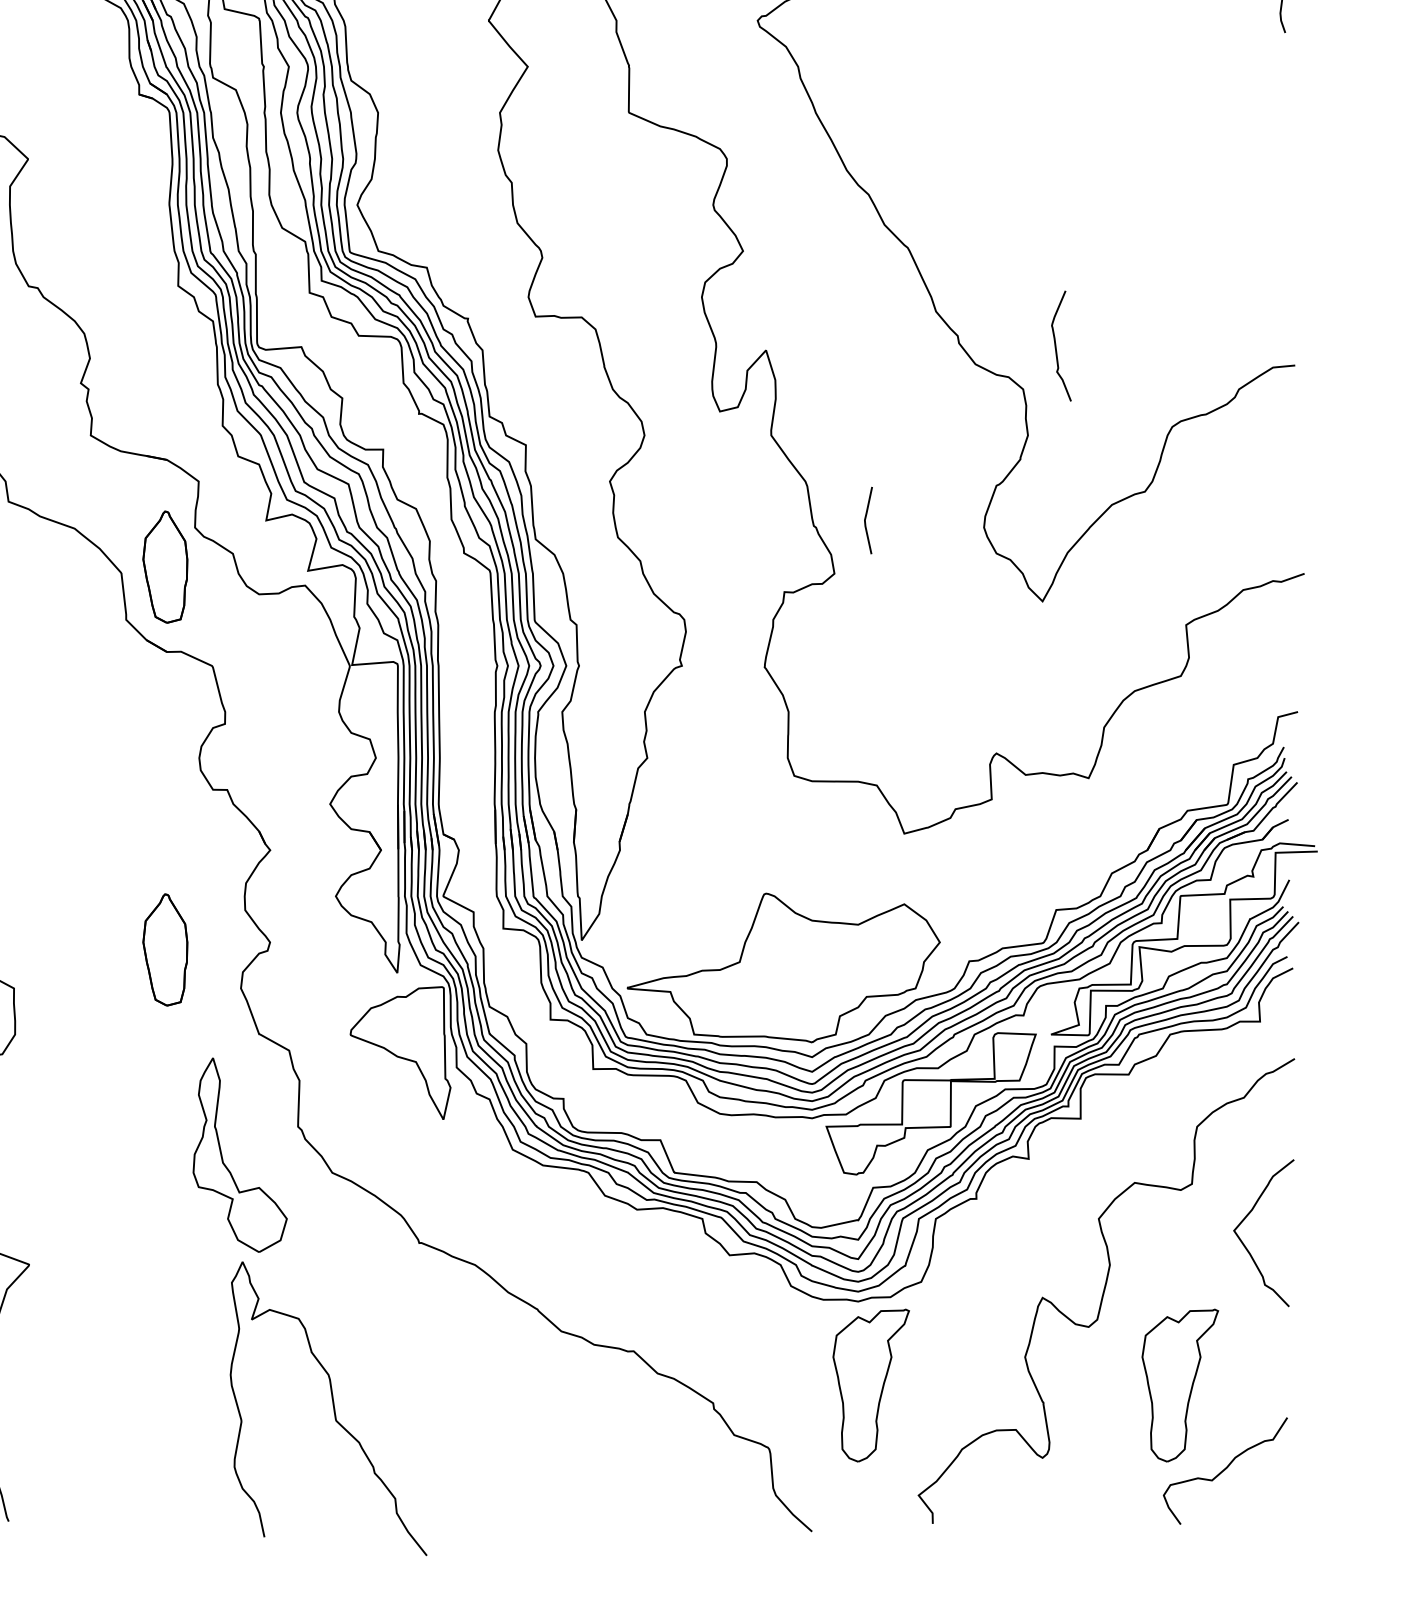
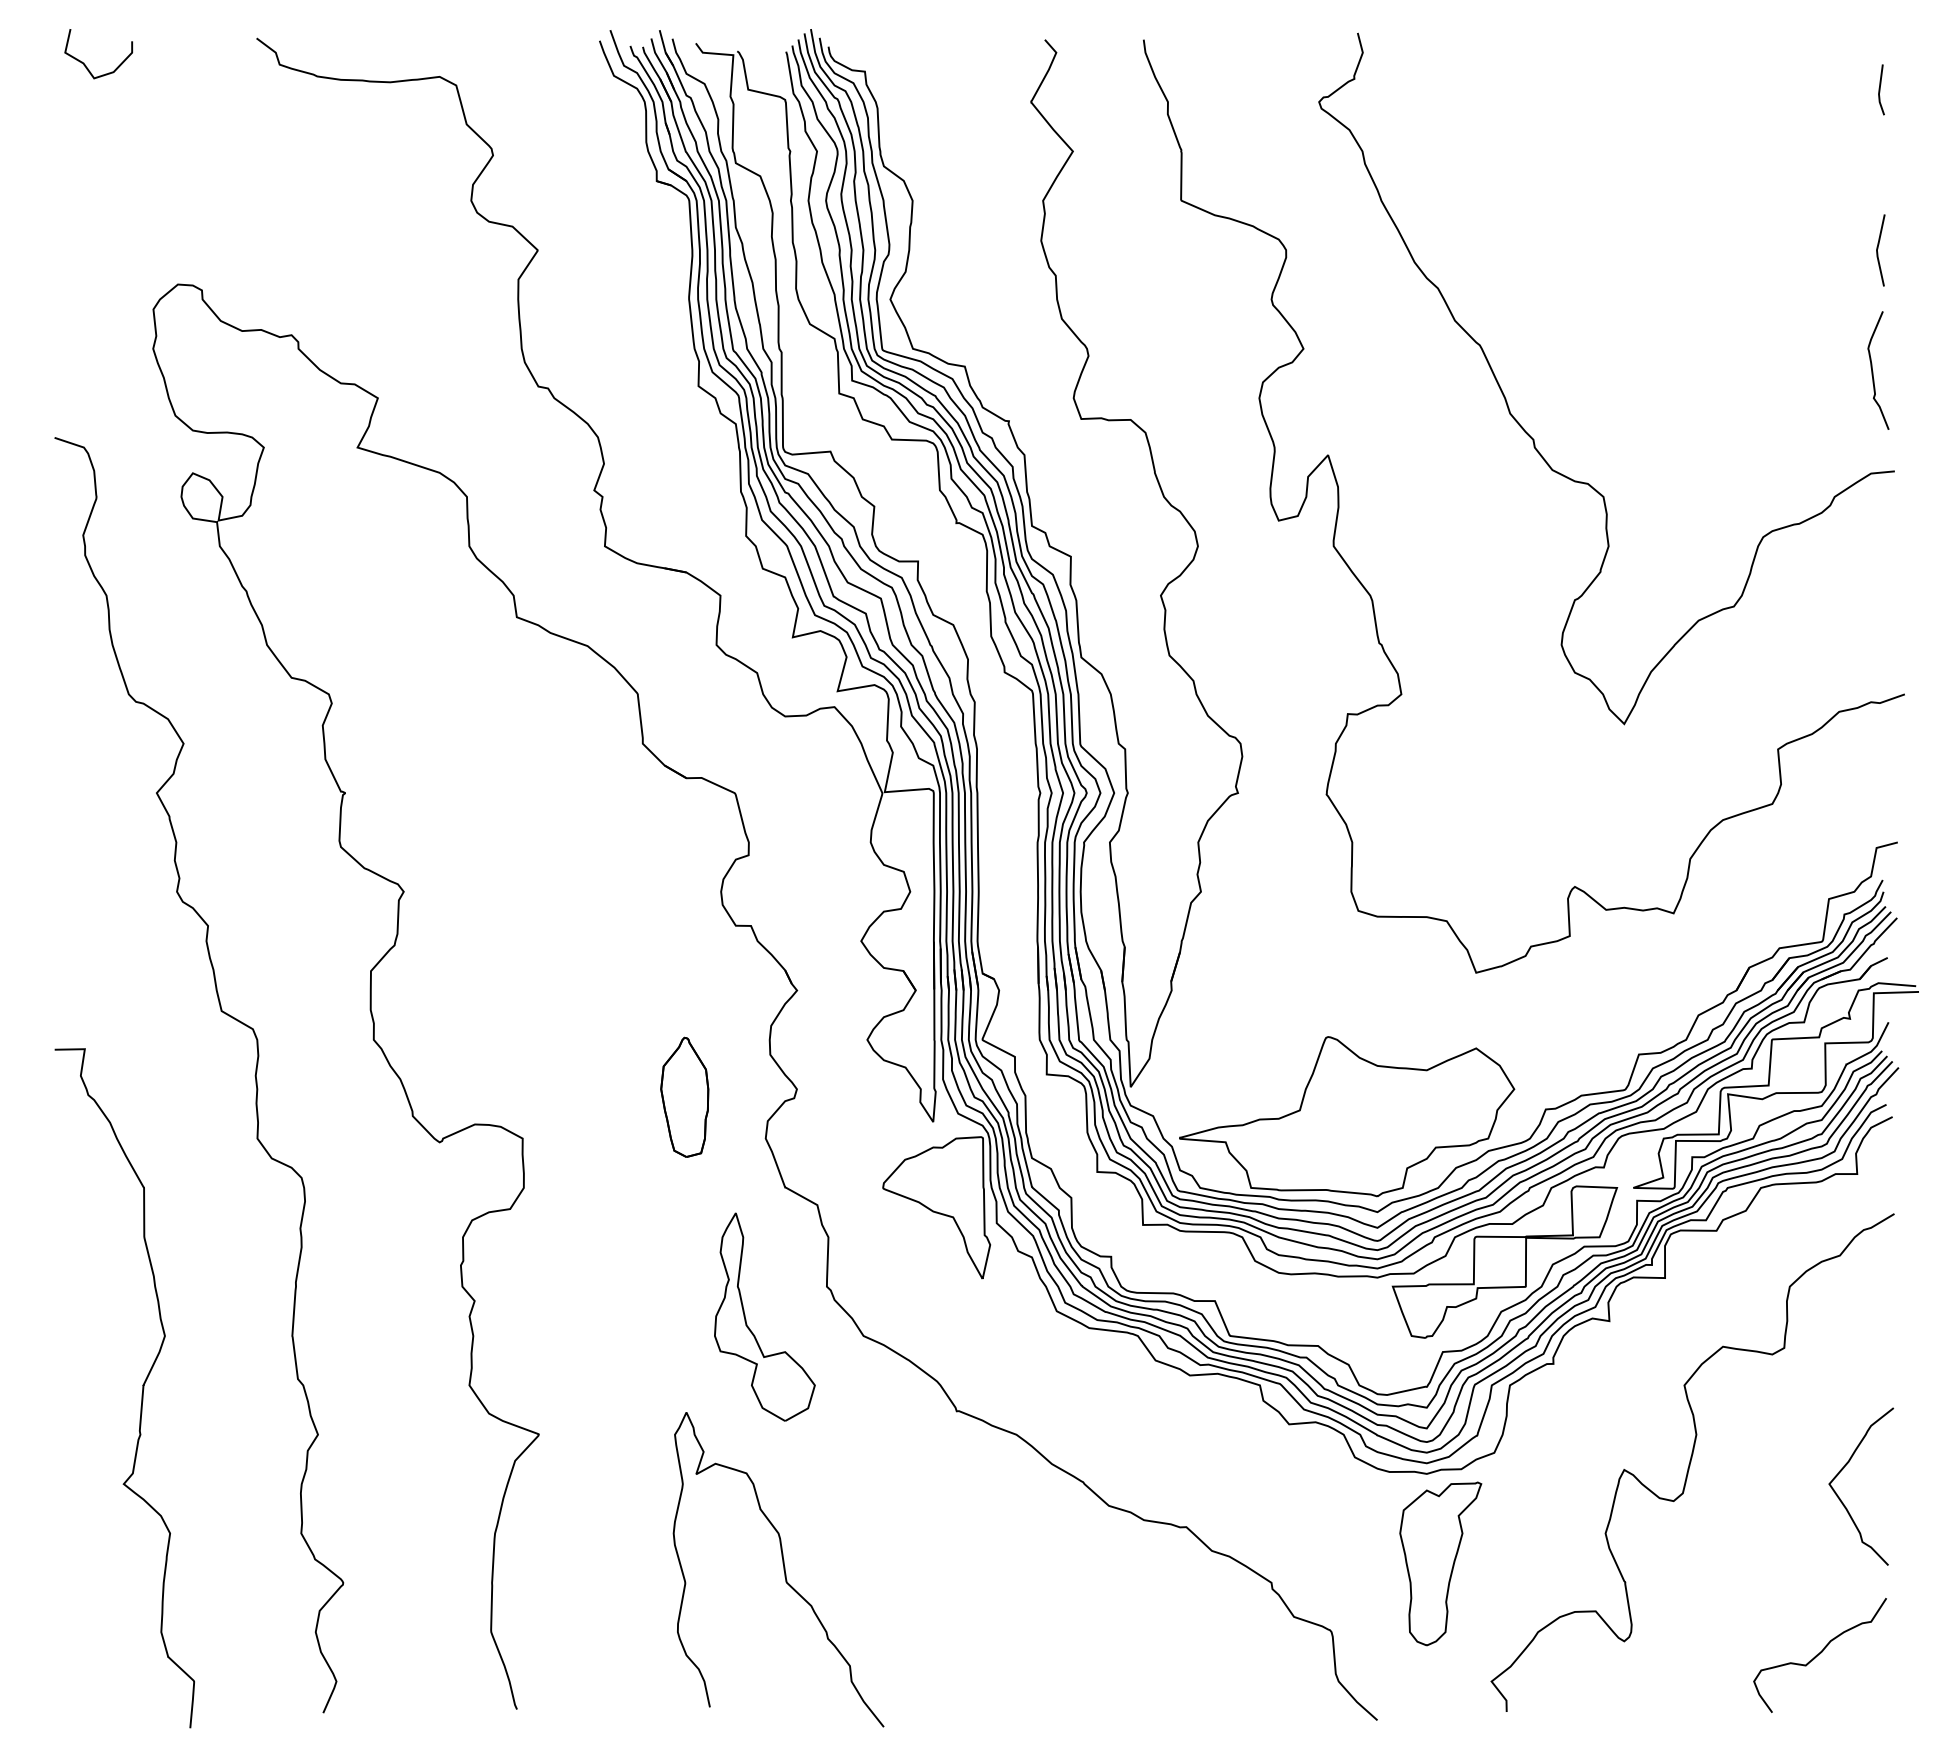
curve: (1056, 346) -> (1873, 371), moved
line: (866, 518) -> (1878, 248), moved
part: (165, 566) -> (684, 686), removed
curve: (1245, 1245) -> (1841, 1499), moved
part: (1180, 1385) -> (1771, 1563), removed
curve: (333, 1408) -> (783, 1569), moved

